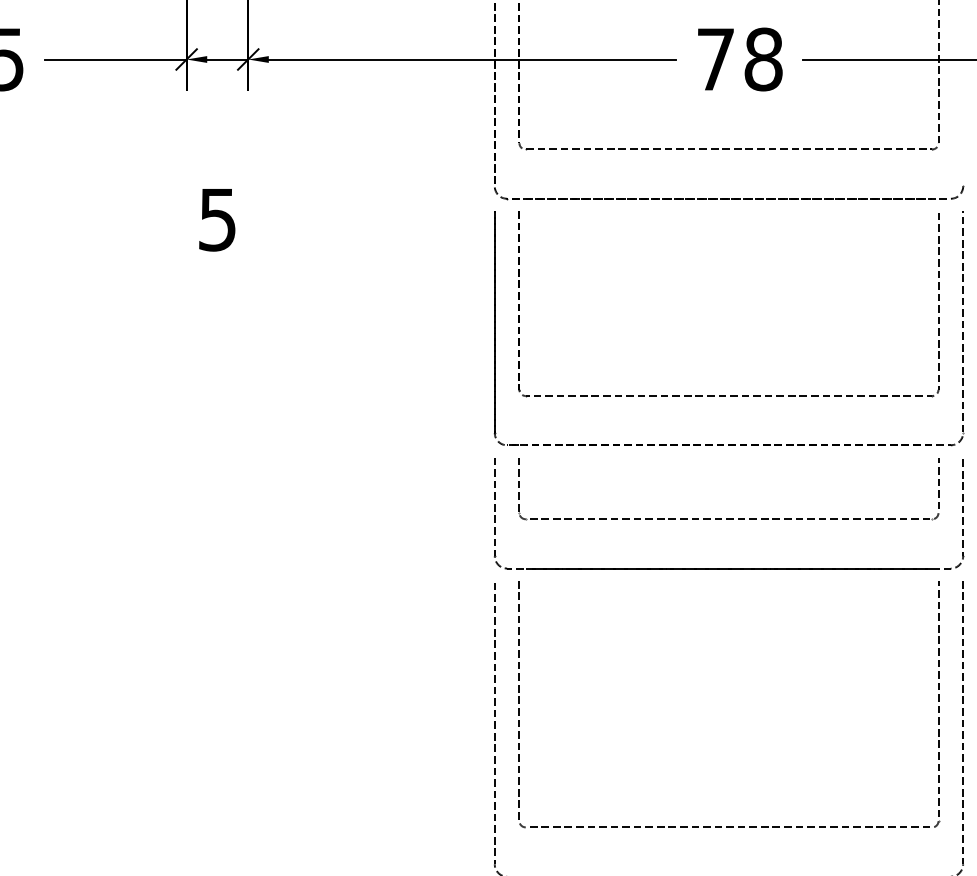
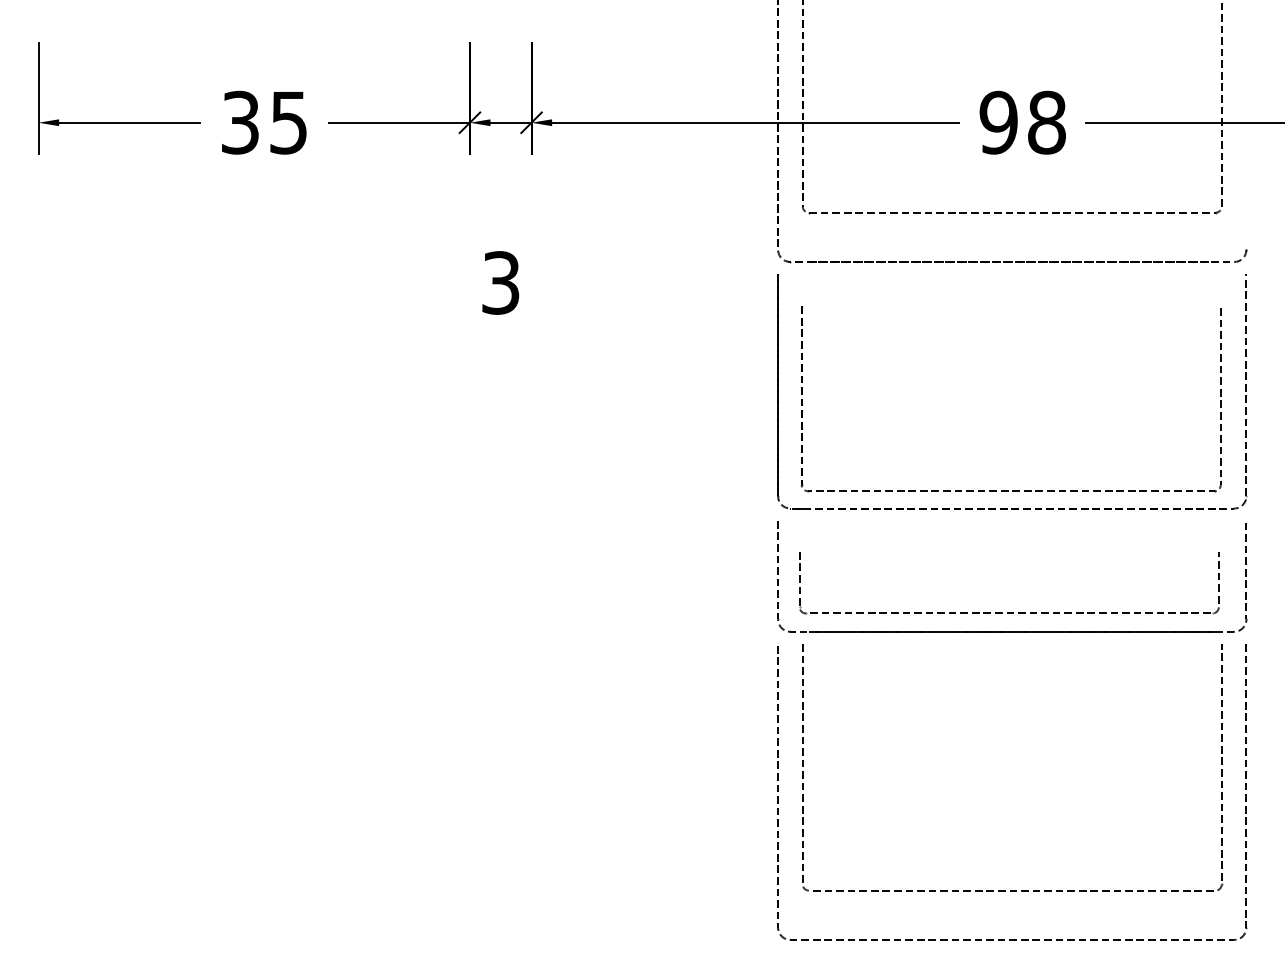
text: (715, 59) -> (998, 122), 78 -> 98
text: (217, 219) -> (500, 282), 5 -> 3
part: (726, 395) -> (1008, 490), moved
curve: (729, 518) -> (1009, 612), moved

